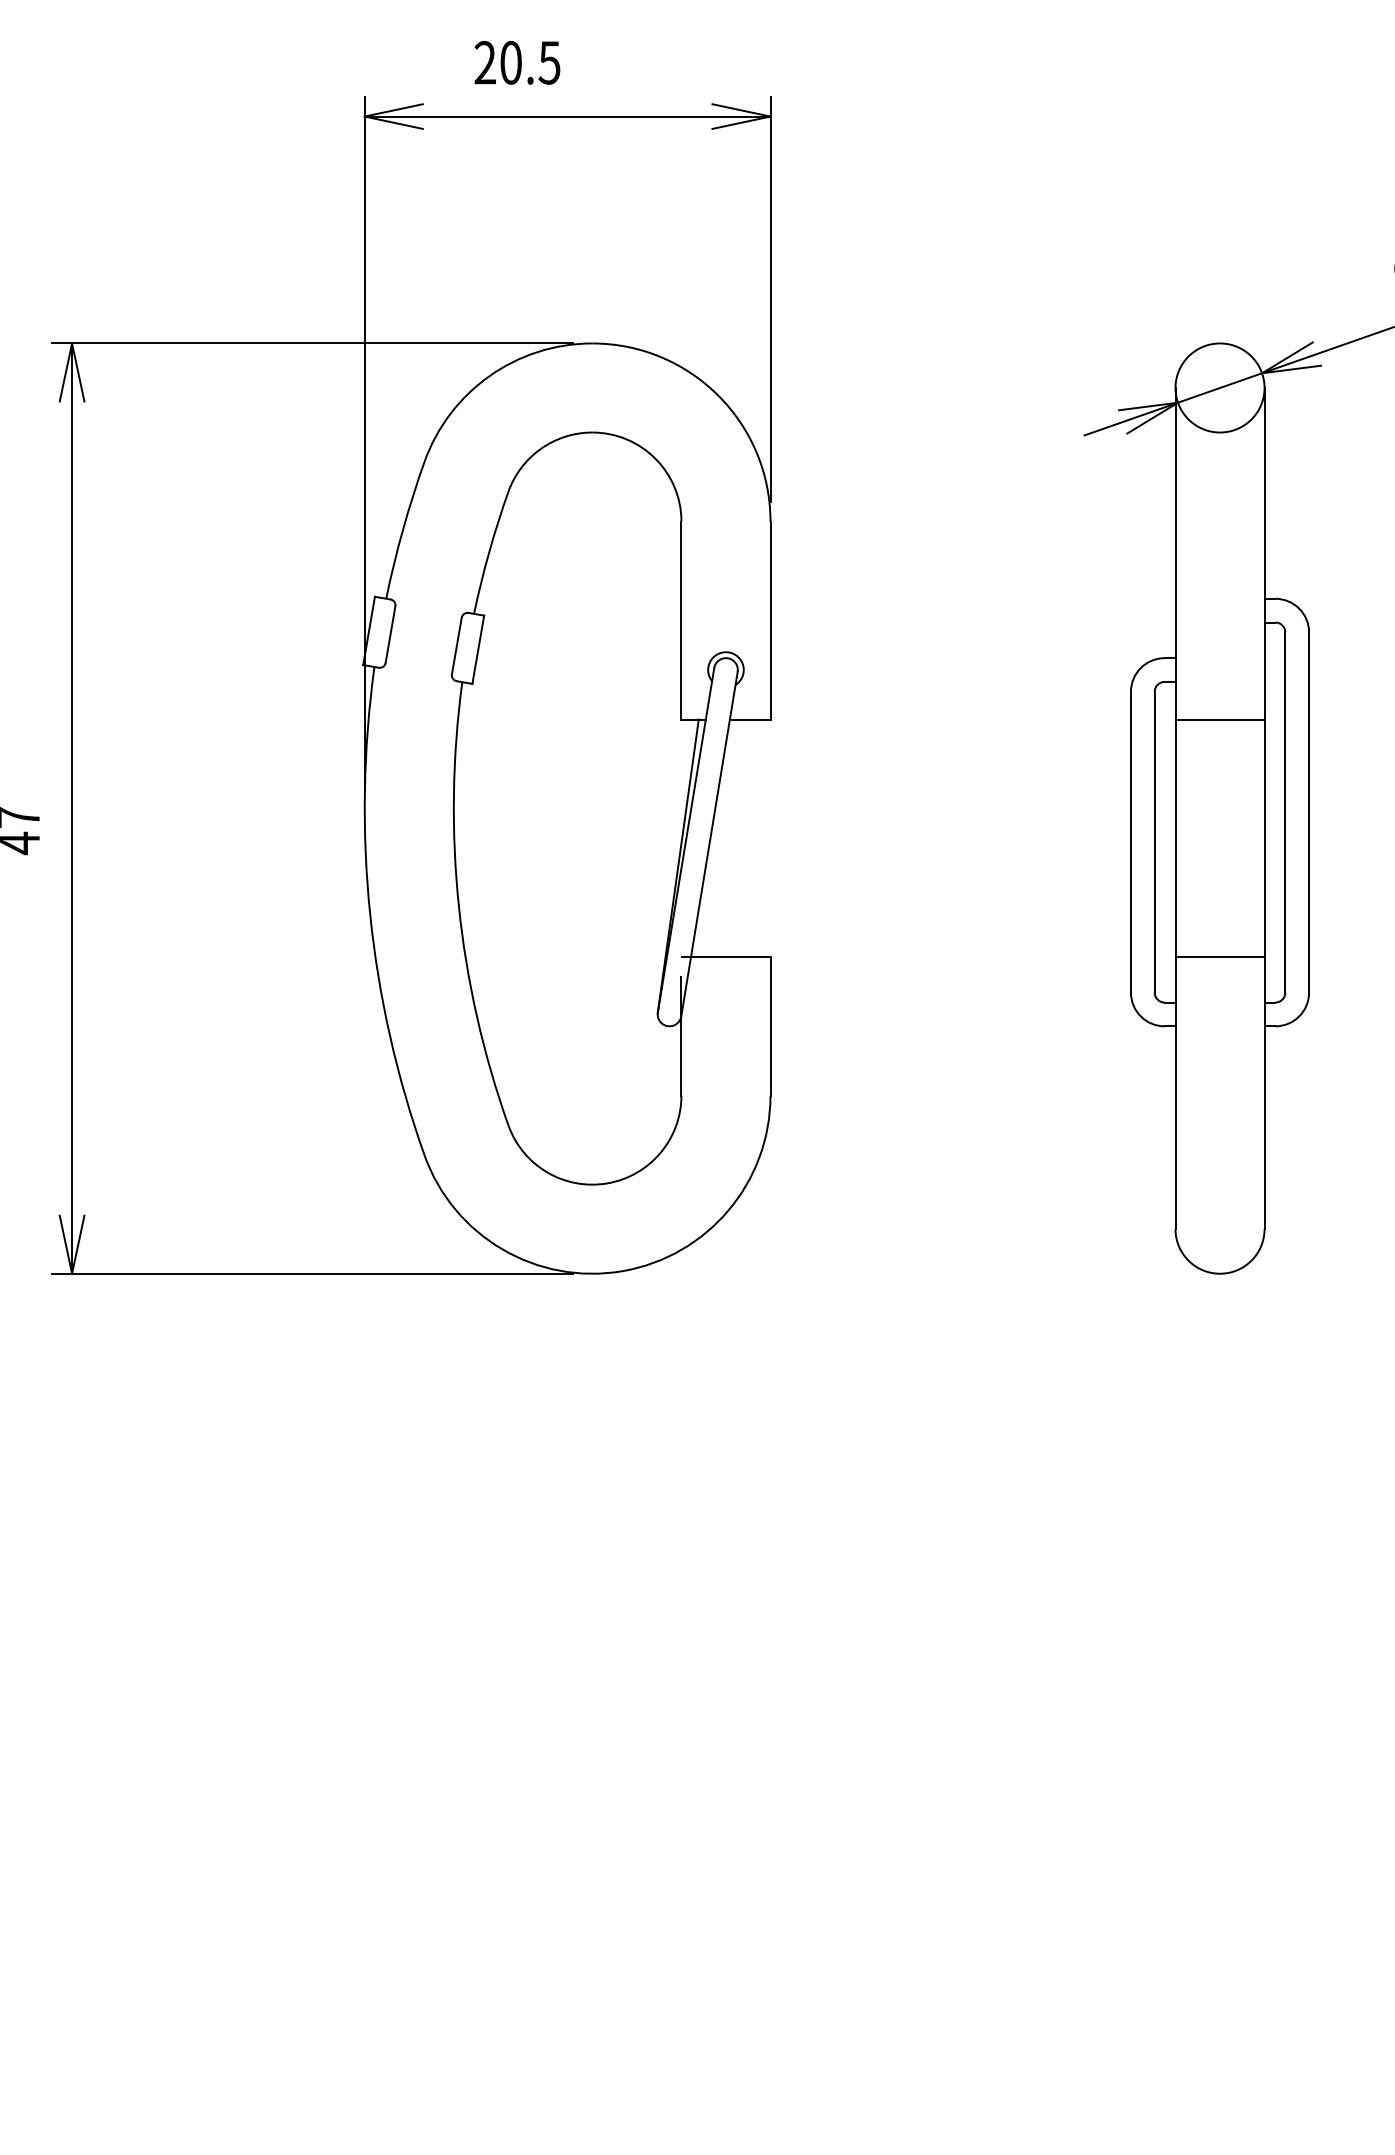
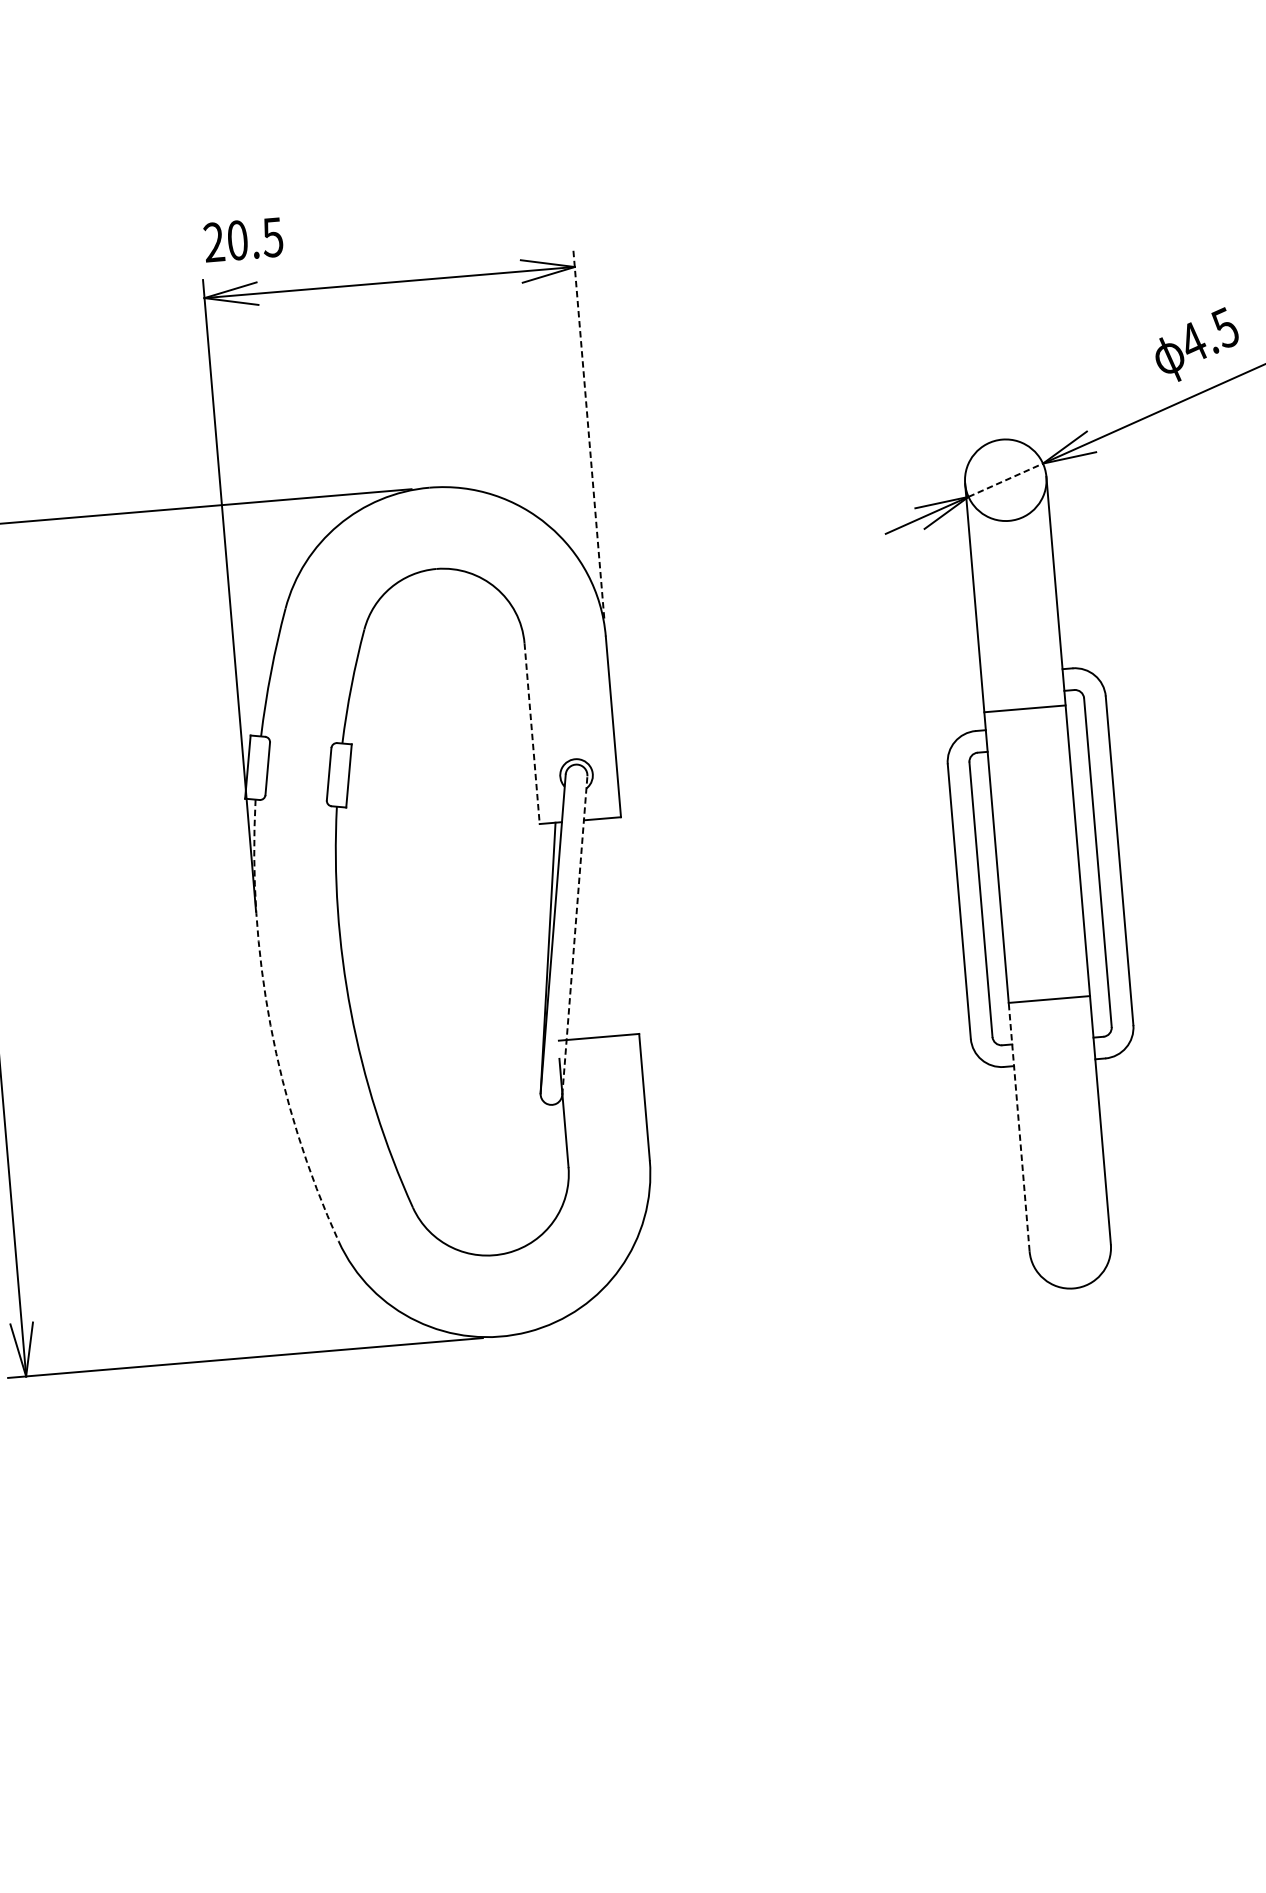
text: (517, 62) -> (243, 239), moved
line: (770, 299) -> (588, 433), solid -> dashed
line: (1220, 388) -> (1006, 480), solid -> dashed
line: (681, 620) -> (532, 733), solid -> dashed
line: (1219, 719) -> (1024, 708), moved
line: (709, 843) -> (574, 935), solid -> dashed
arc: (370, 914) -> (270, 1025), solid -> dashed
line: (1175, 1092) -> (1019, 1126), solid -> dashed

